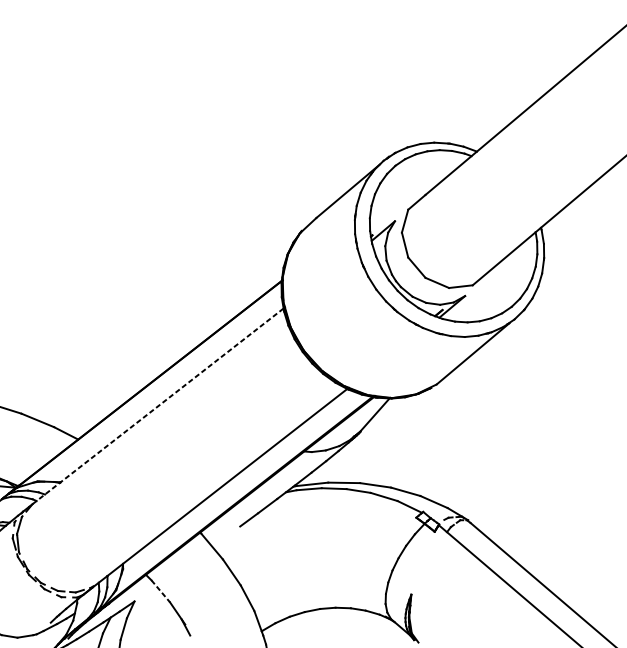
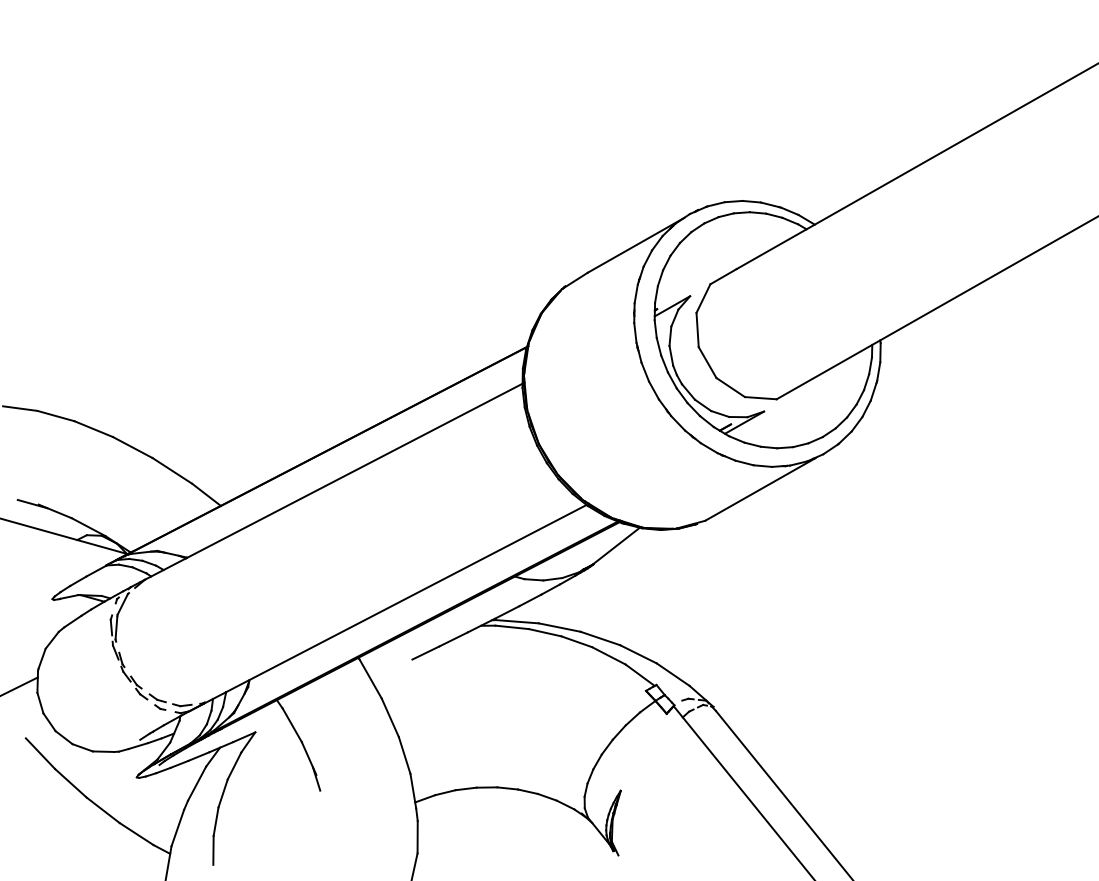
line: (157, 406) -> (333, 481), dashed -> solid
line: (160, 591) -> (292, 725), dashed -> solid

